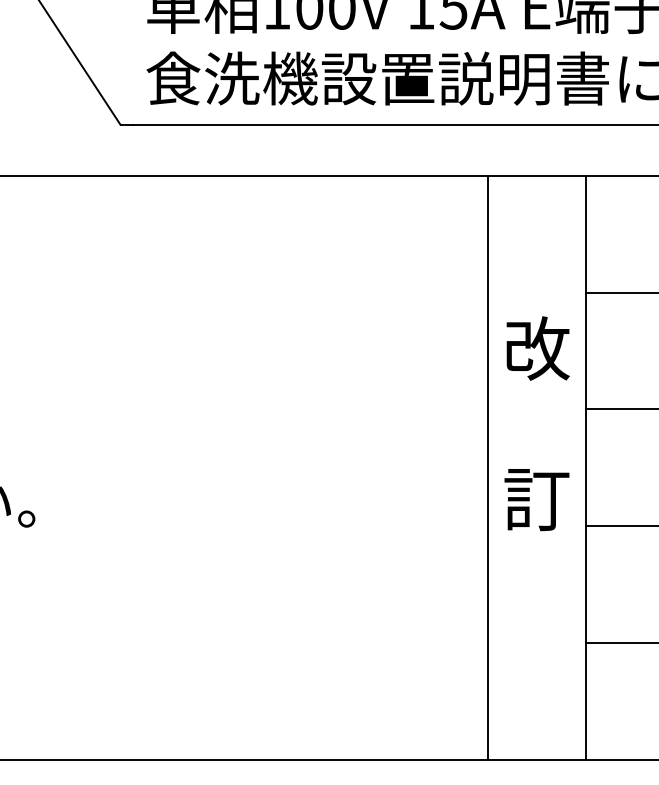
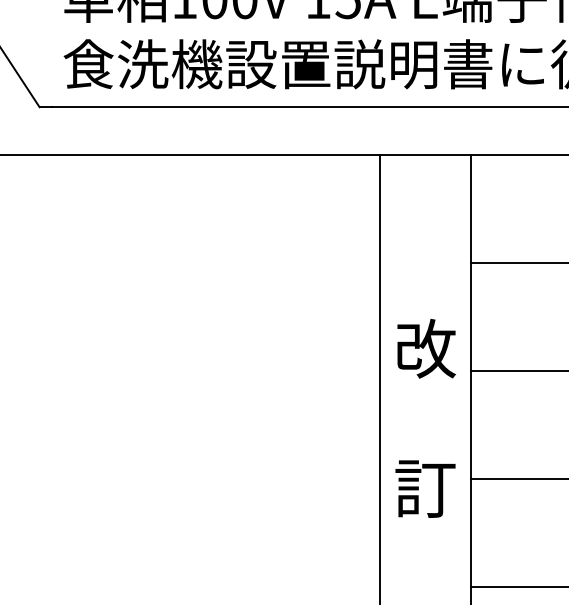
text: (536, 423) -> (425, 418), moved

